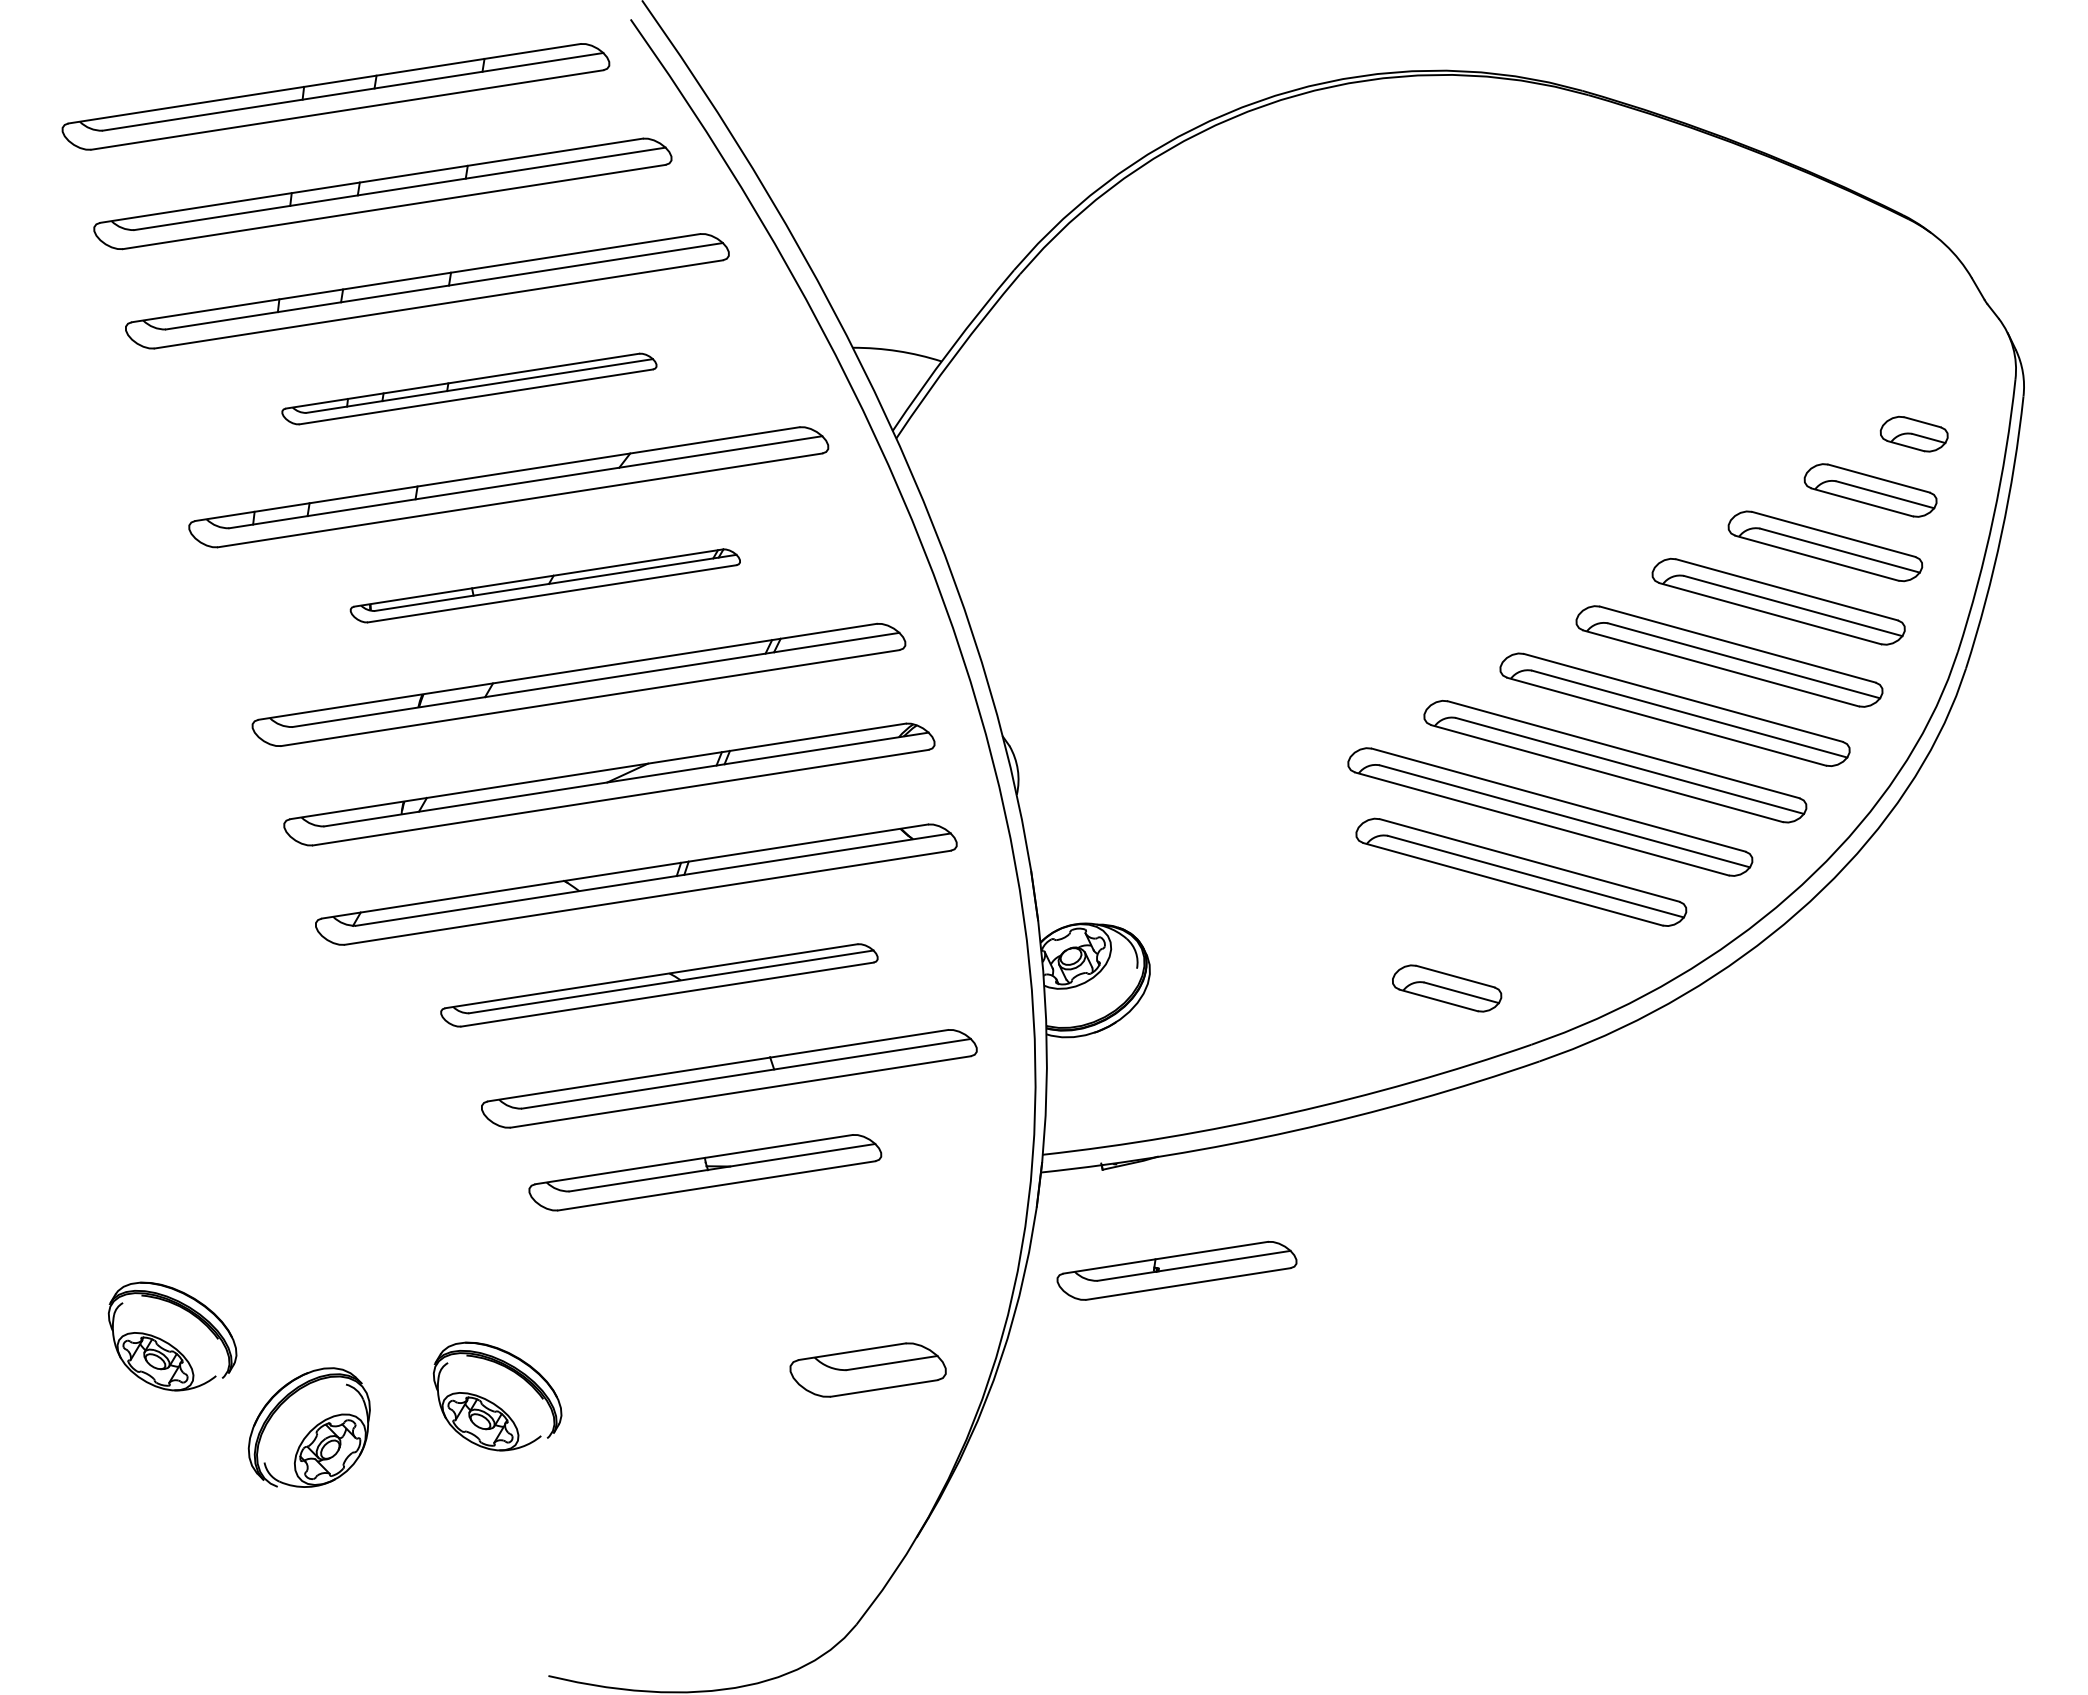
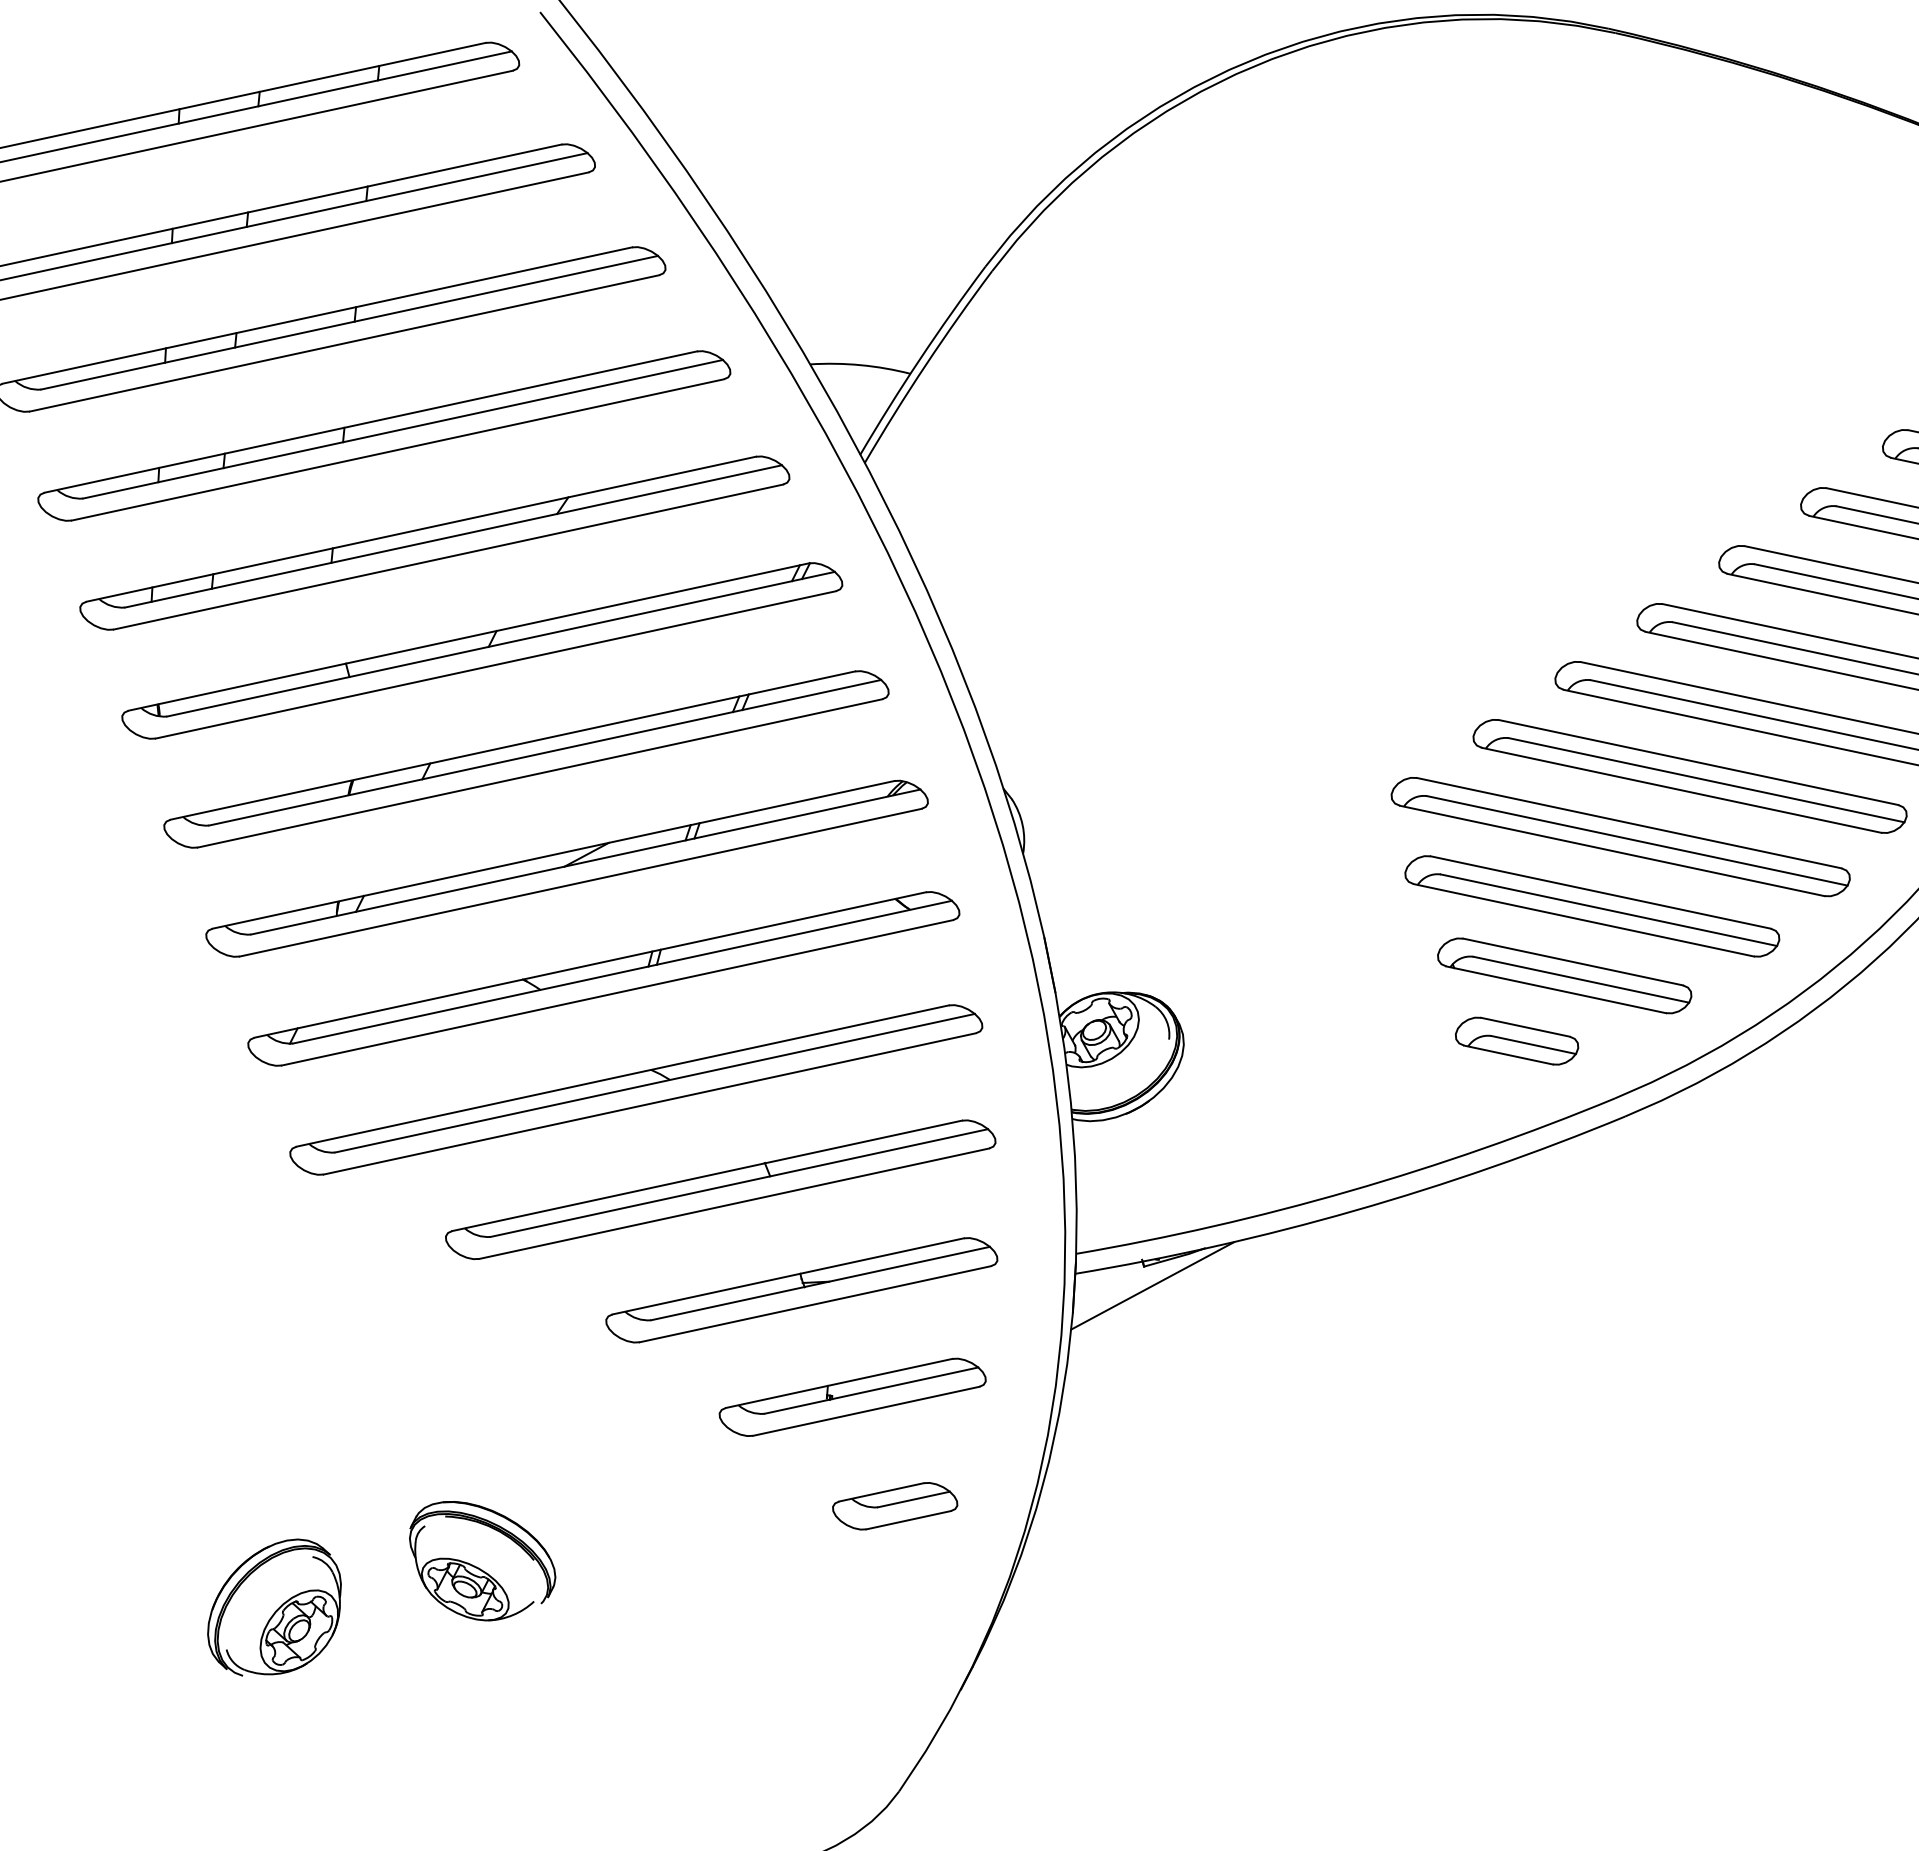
part: (469, 388) -> (384, 435), size x1.67
part: (545, 585) -> (482, 650), size x1.67
part: (1492, 932) -> (1564, 975), added
part: (659, 985) -> (636, 1090), size x1.43
part: (705, 1172) -> (801, 1290), moved
line: (1109, 1186) -> (1152, 1284), added
part: (1176, 1270) -> (852, 1396), moved
part: (168, 1342) -> (111, 1521), removed
part: (867, 1370) -> (894, 1506), size x0.71

